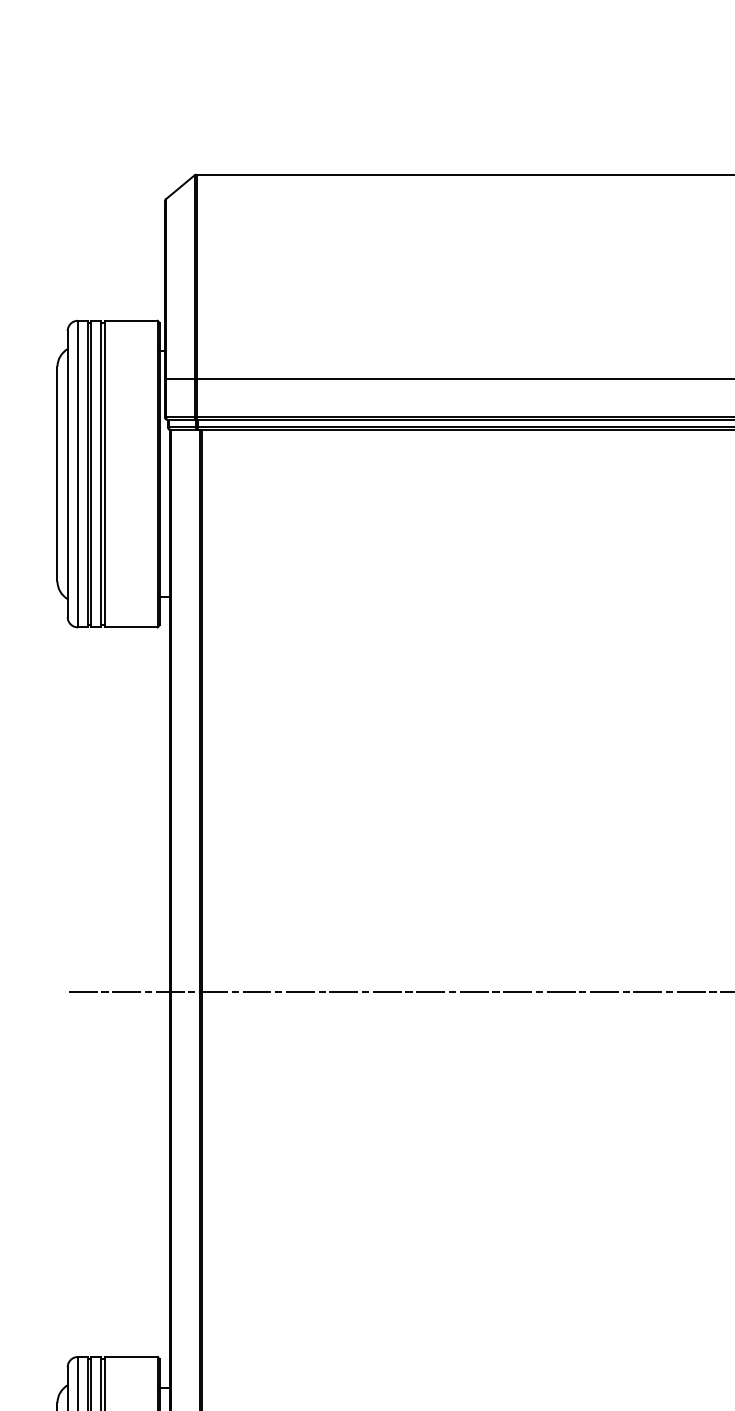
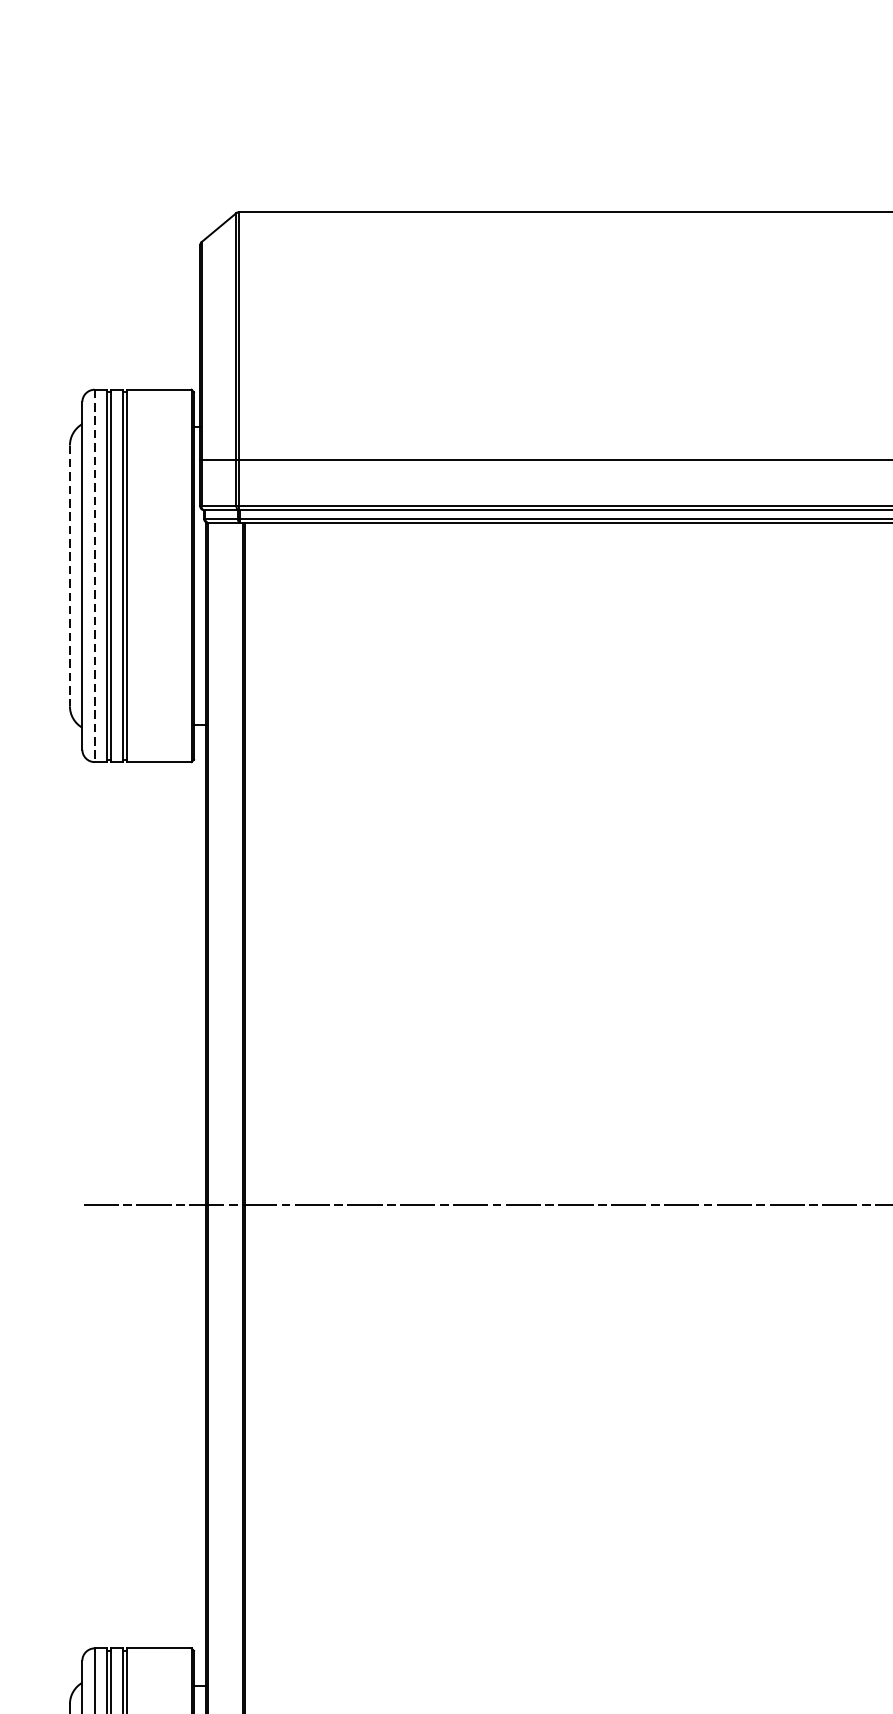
line: (57, 474) -> (69, 576), solid -> dashed
line: (77, 474) -> (94, 576), solid -> dashed

